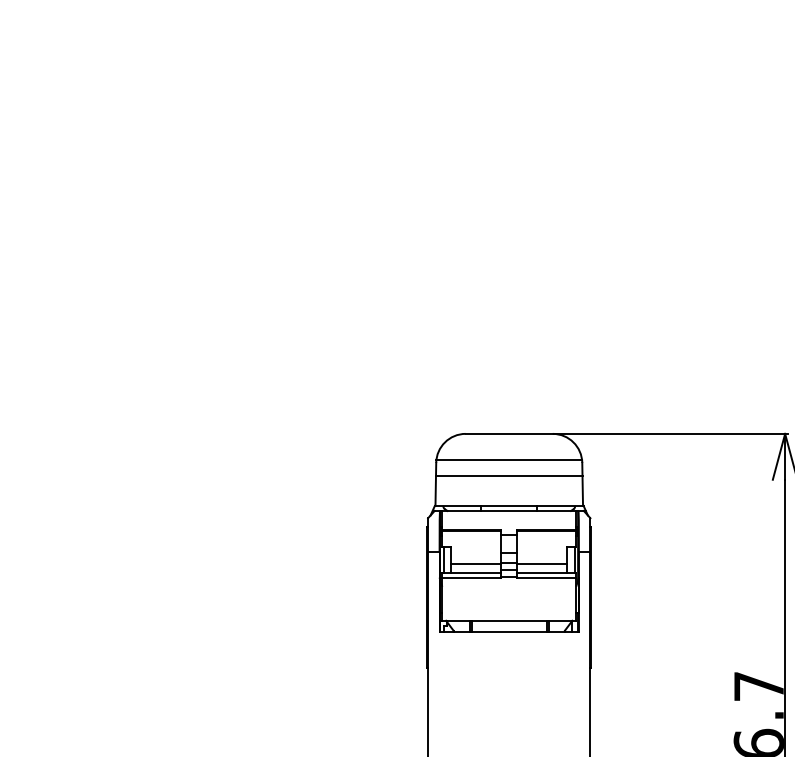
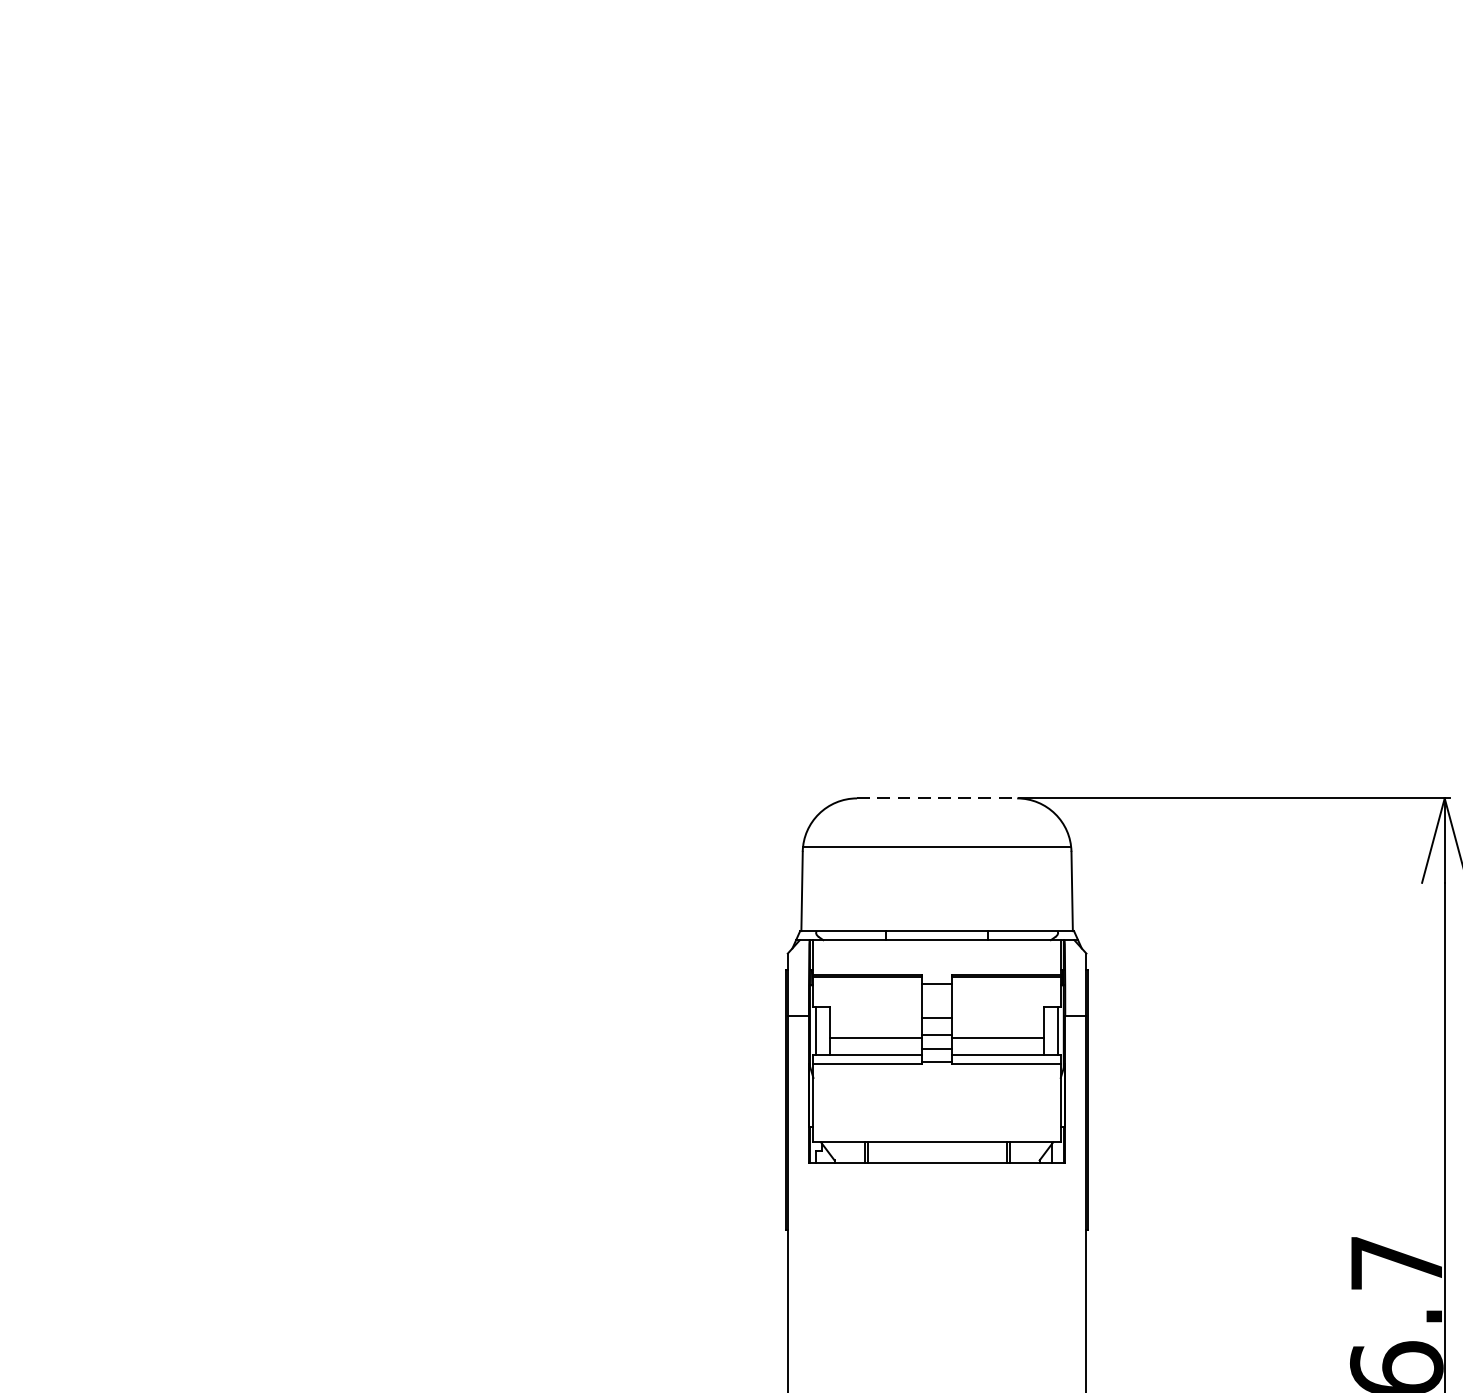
line: (509, 433) -> (937, 797), solid -> dashed
line: (508, 476) -> (935, 876), removed

